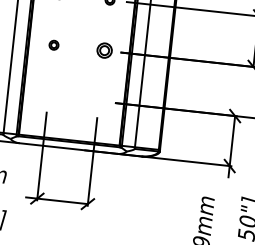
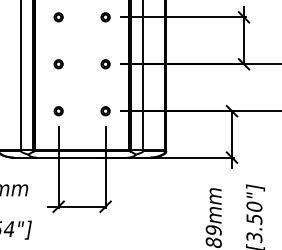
part: (104, 50) -> (105, 64), size x0.62
part: (48, 96) -> (58, 111), added
part: (98, 101) -> (105, 111), added

